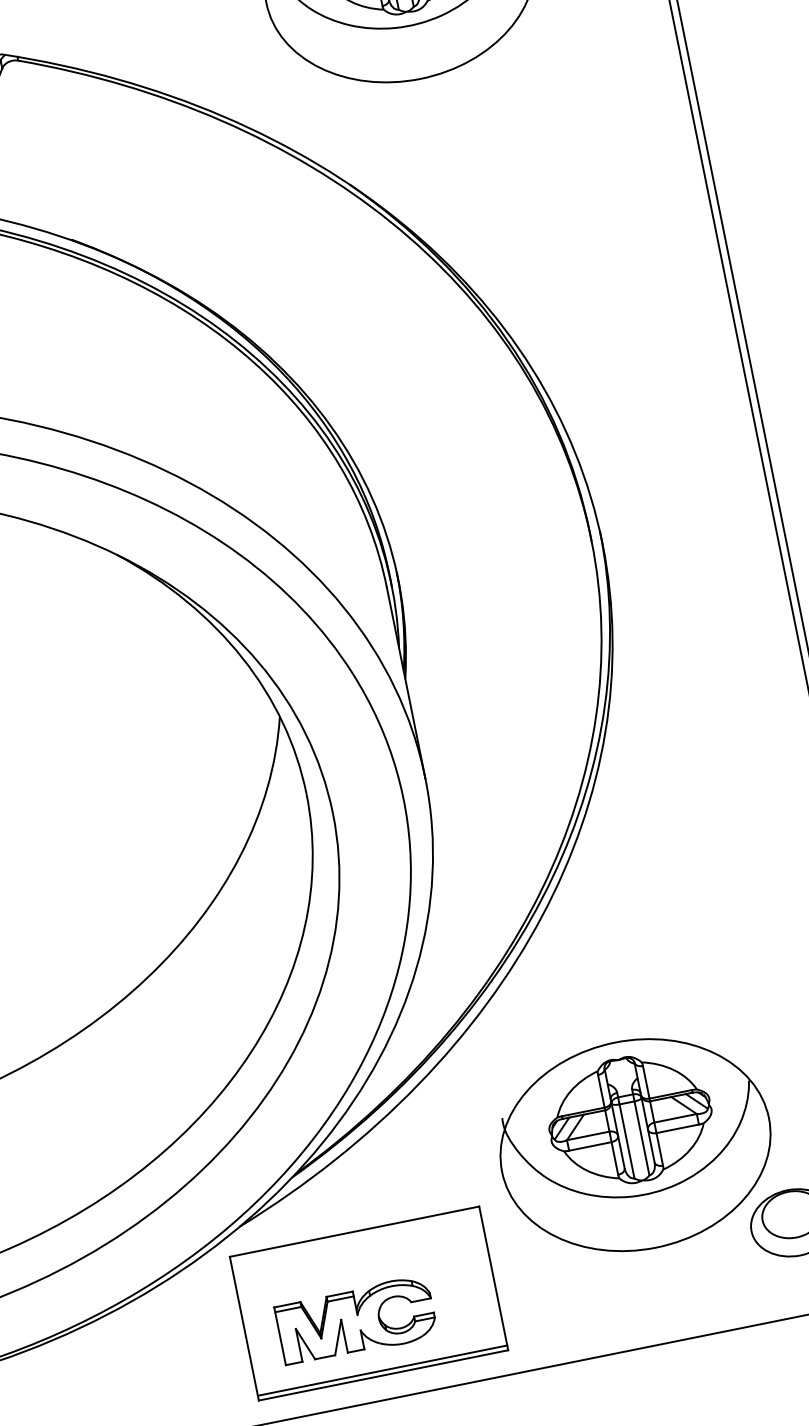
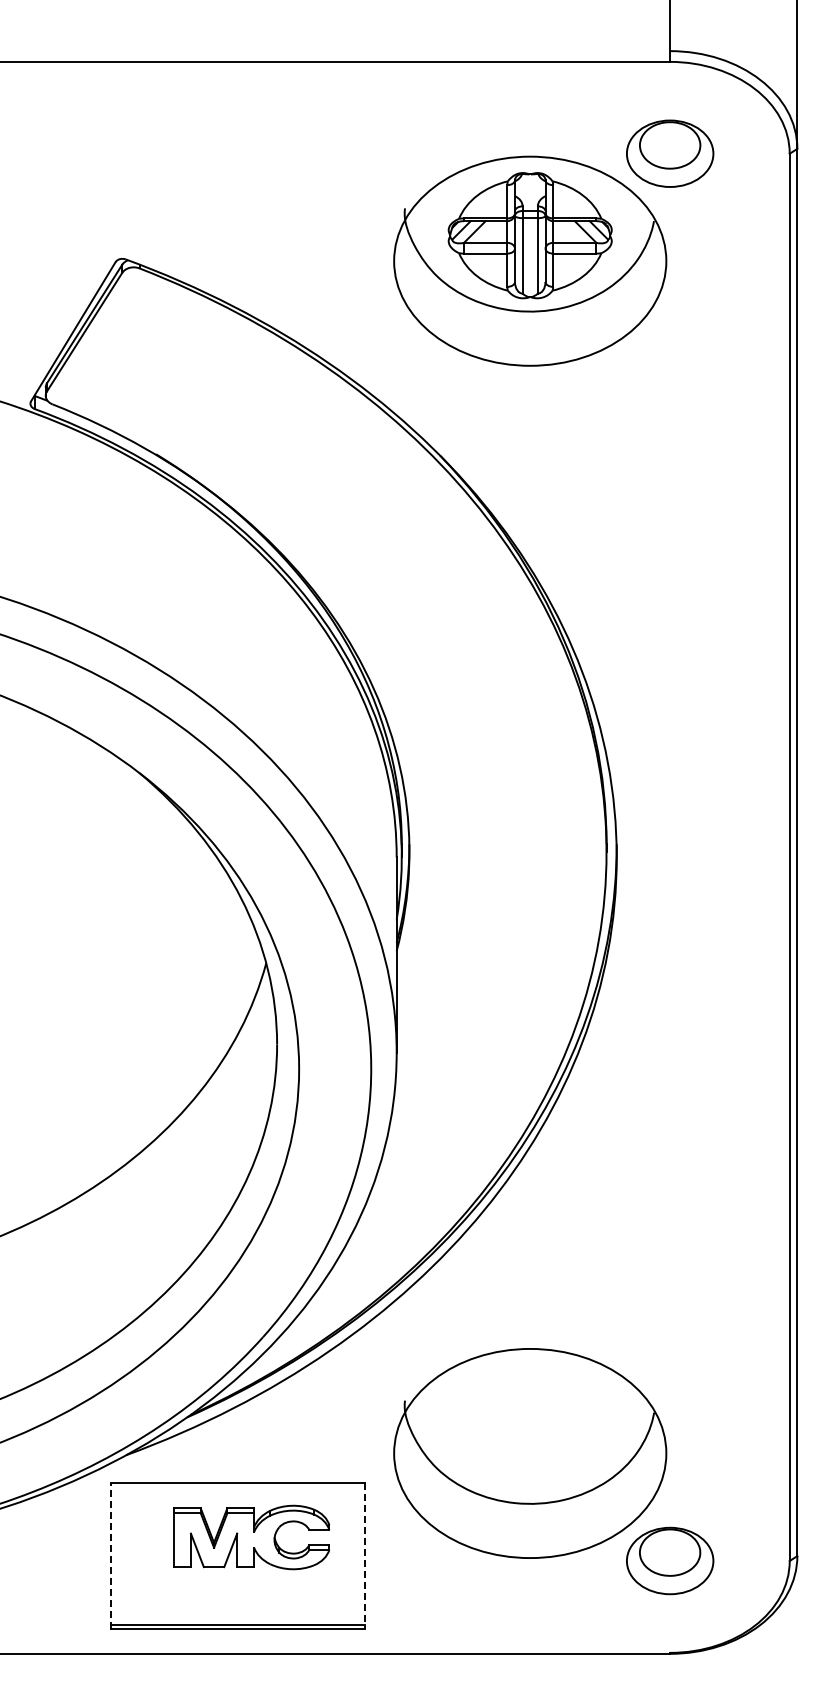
part: (629, 1119) -> (529, 1427), removed
line: (493, 1278) -> (364, 1556), solid -> dashed
part: (356, 1320) -> (251, 1537), moved
line: (244, 1328) -> (110, 1555), solid -> dashed

